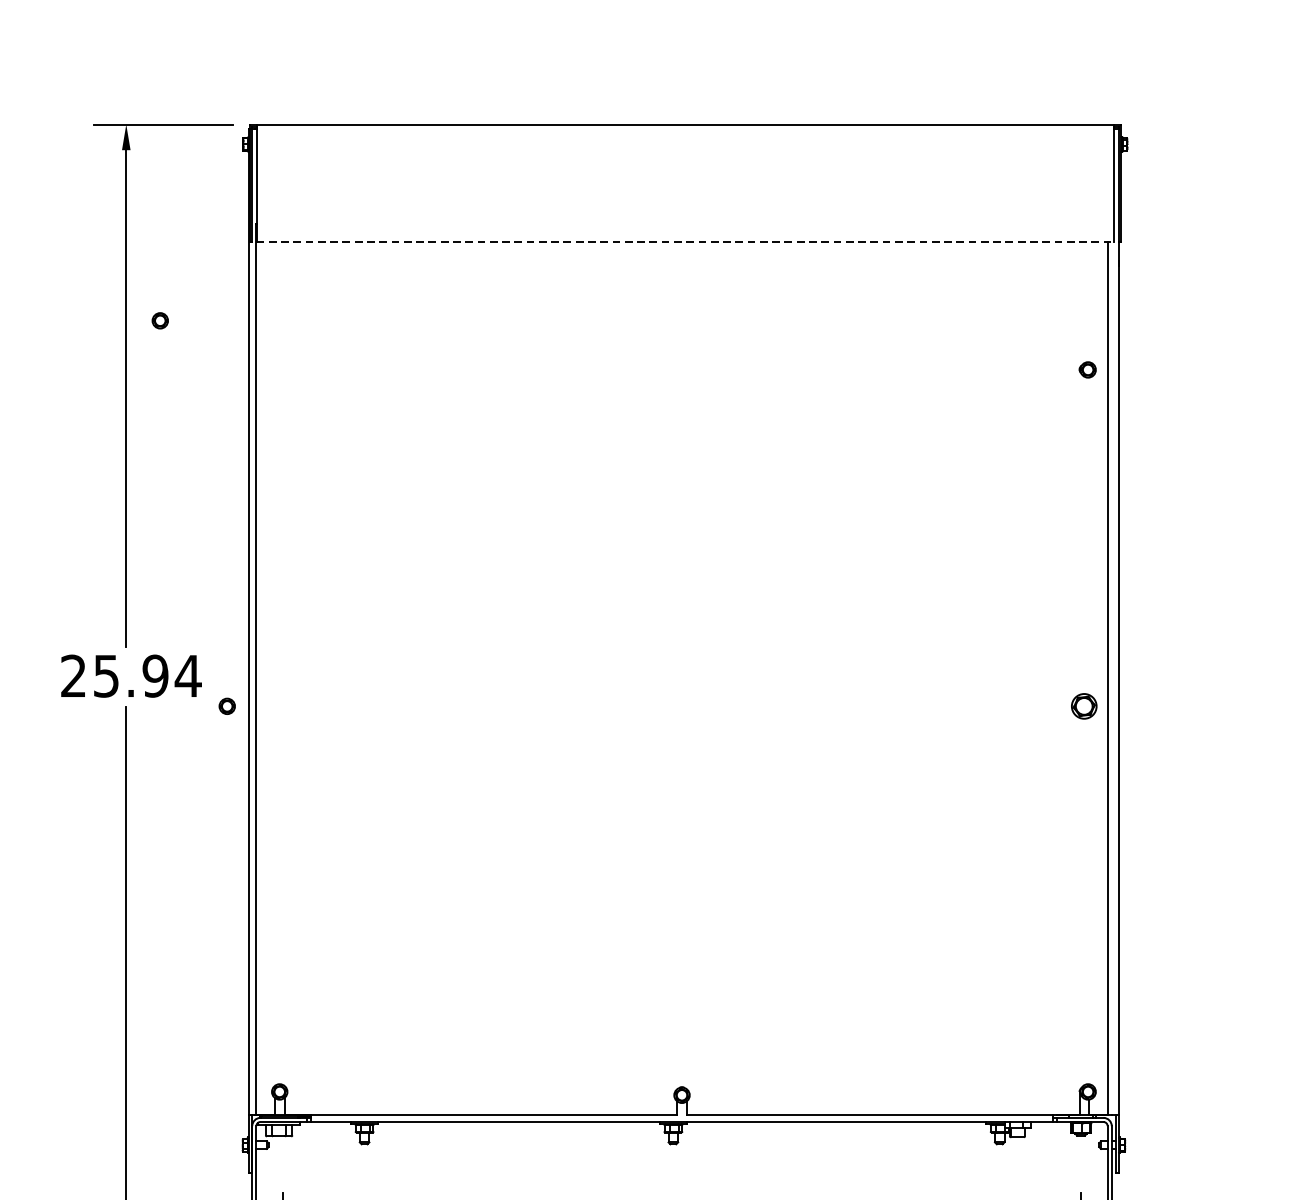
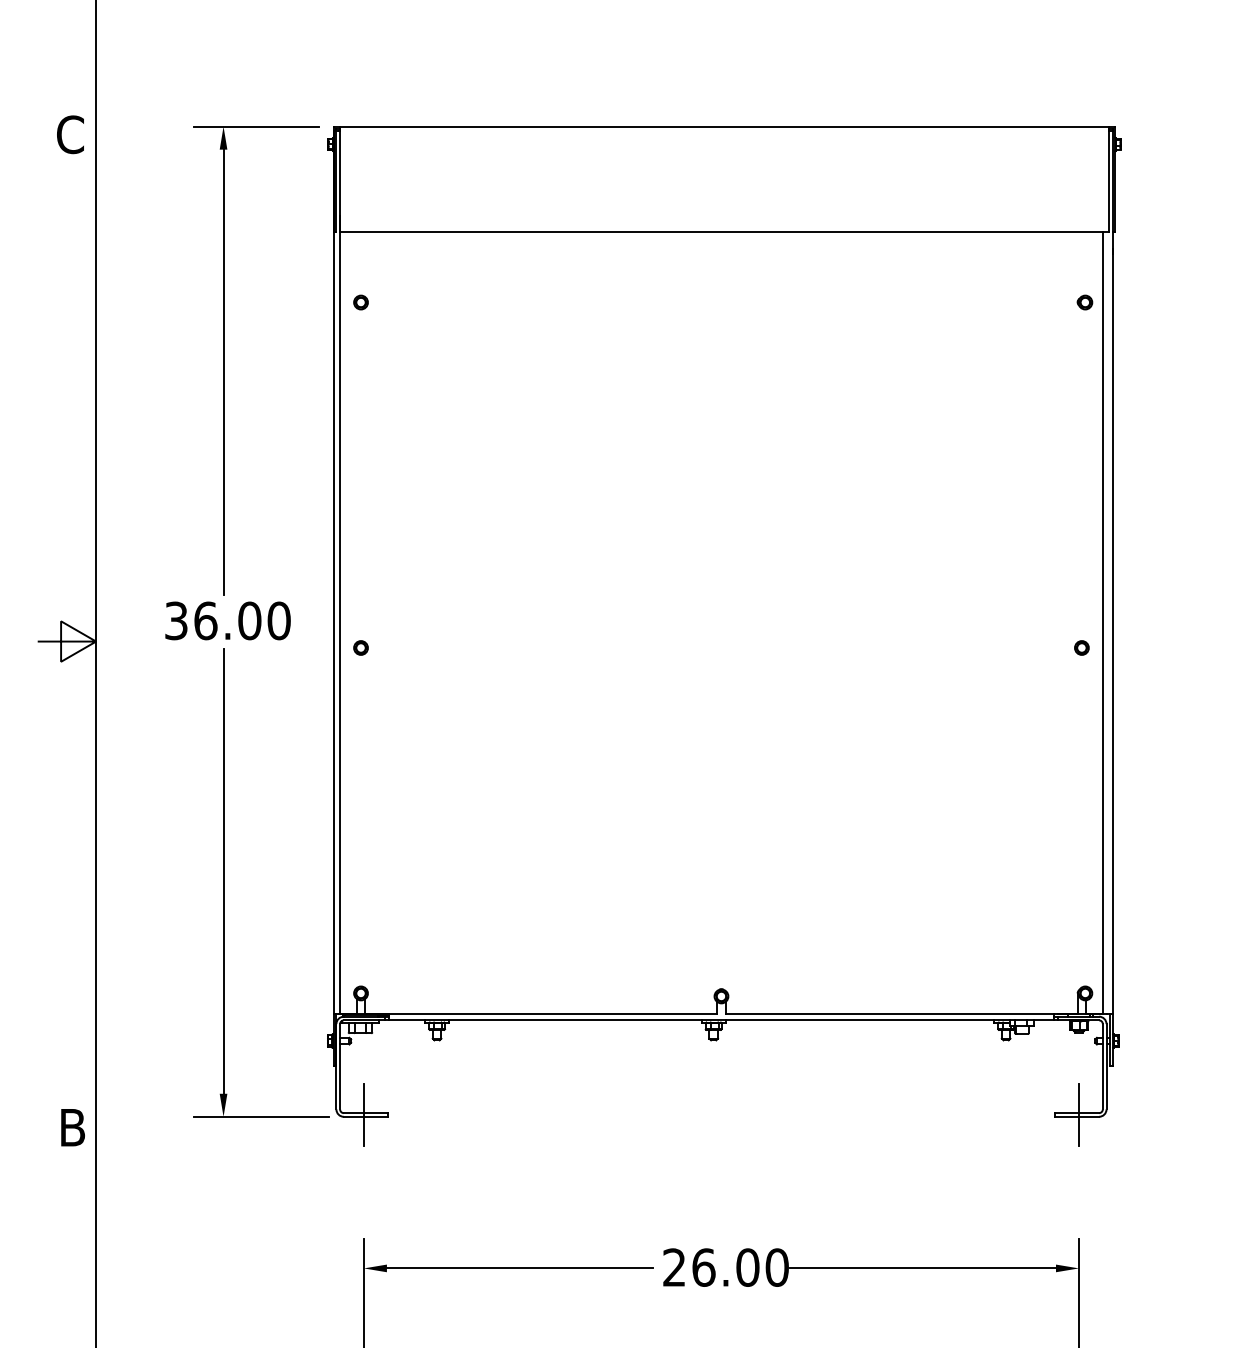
line: (686, 242) -> (725, 232), dashed -> solid
part: (159, 320) -> (360, 302), moved
part: (1087, 369) -> (1084, 302), moved
text: (131, 675) -> (228, 620), 25.94 -> 36.00
circle: (226, 705) -> (360, 647), moved
circle: (1083, 705) -> (1081, 647), size x0.62

